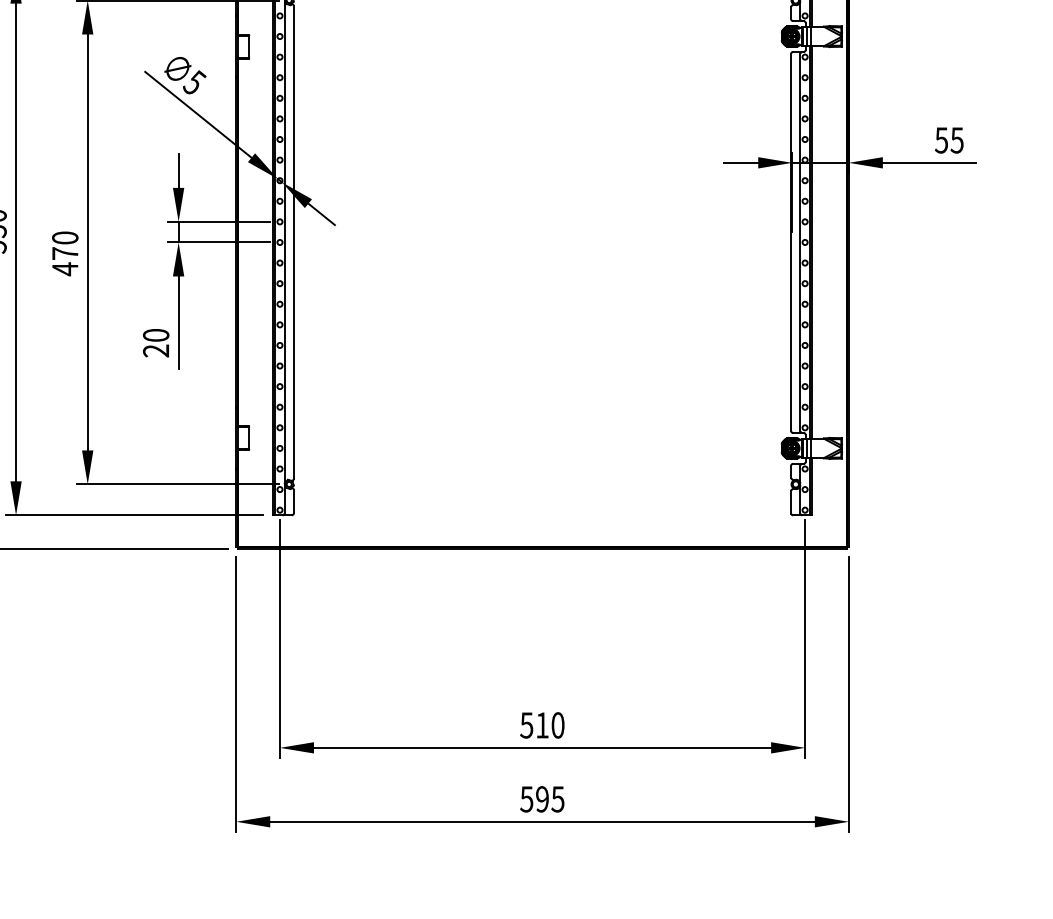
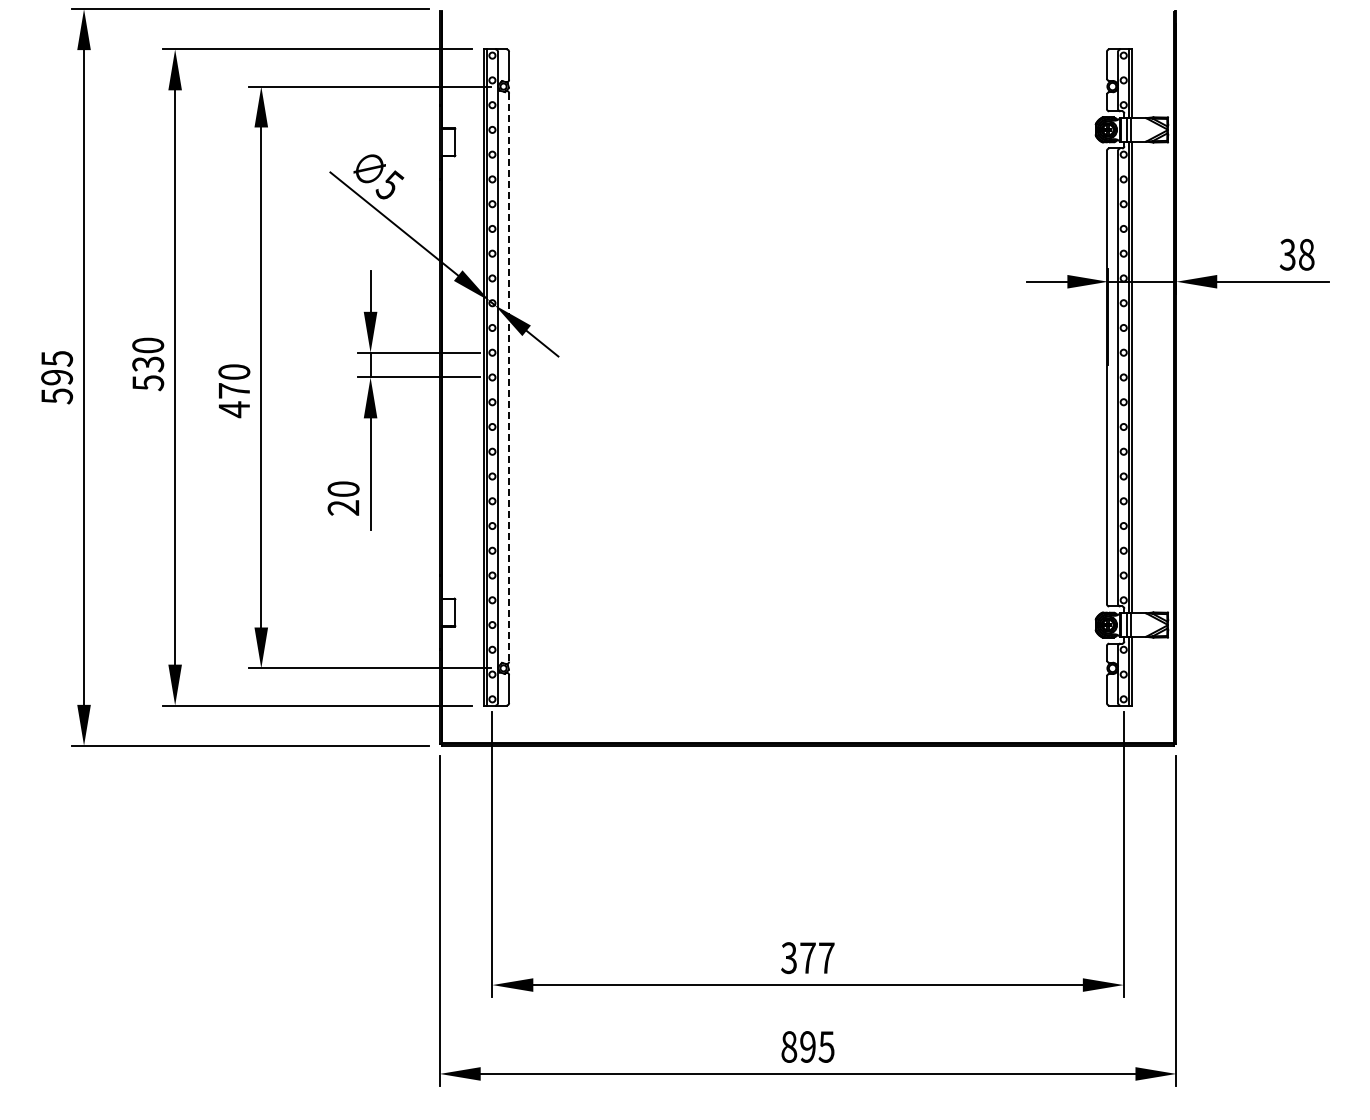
text: (949, 140) -> (1297, 254), 55 -> 38
line: (294, 243) -> (509, 378), solid -> dashed
text: (542, 725) -> (807, 958), 510 -> 377
text: (527, 798) -> (789, 1046), 595 -> 895

